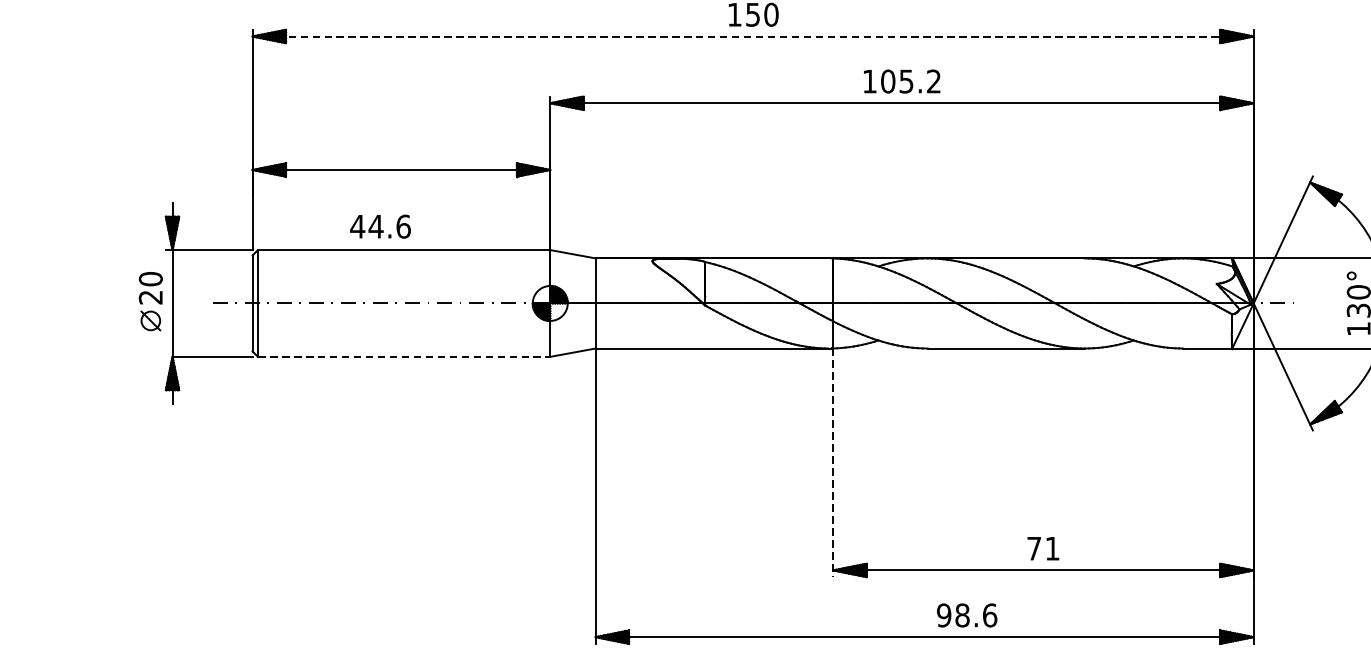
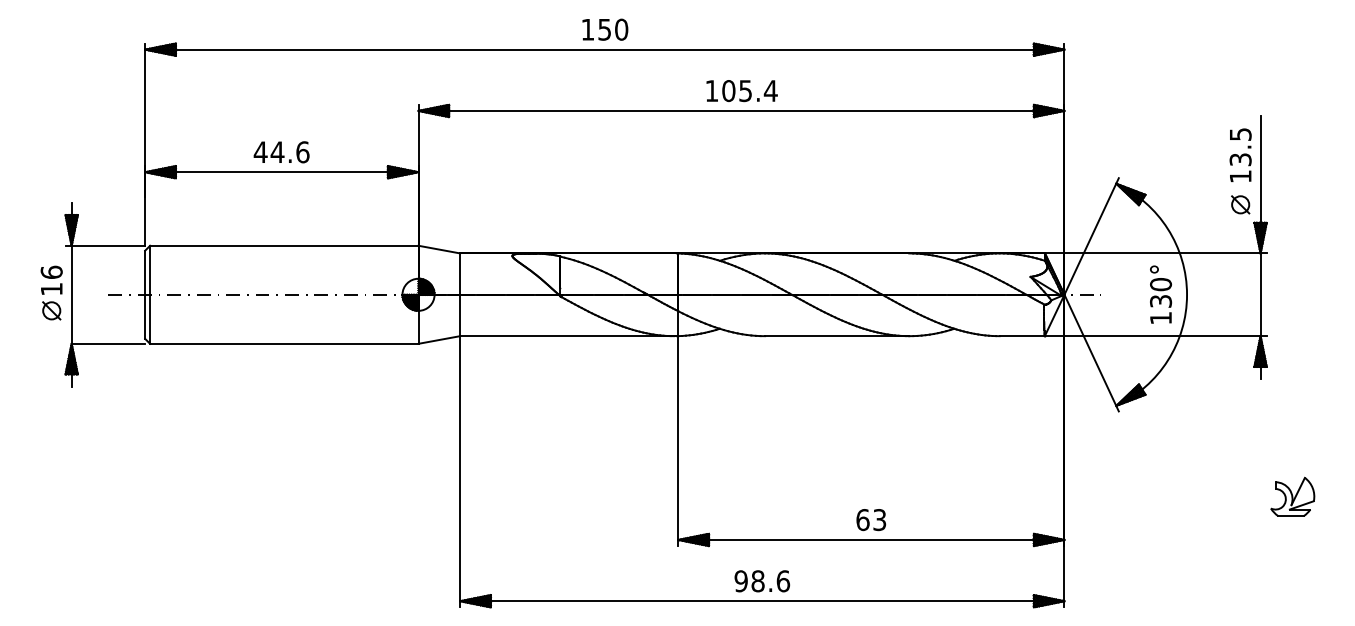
line: (752, 36) -> (604, 49), dashed -> solid
text: (933, 80) -> (770, 90), 105.2 -> 105.4
text: (380, 226) -> (281, 152), moved
text: (150, 287) -> (51, 280), 20 -> 16
line: (404, 356) -> (284, 343), dashed -> solid
line: (833, 463) -> (678, 441), dashed -> solid
text: (1043, 549) -> (871, 520), 71 -> 63
text: (967, 615) -> (762, 581), moved

